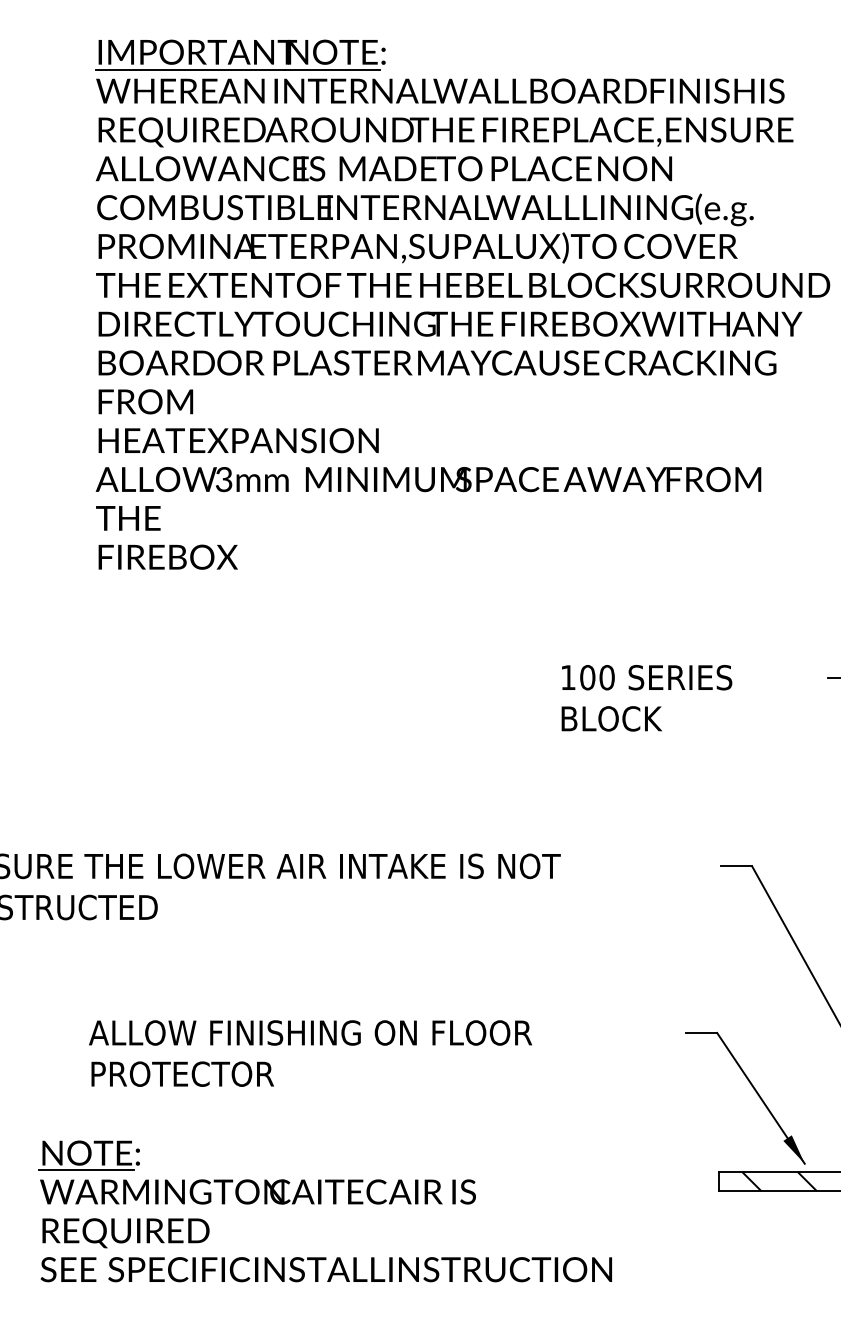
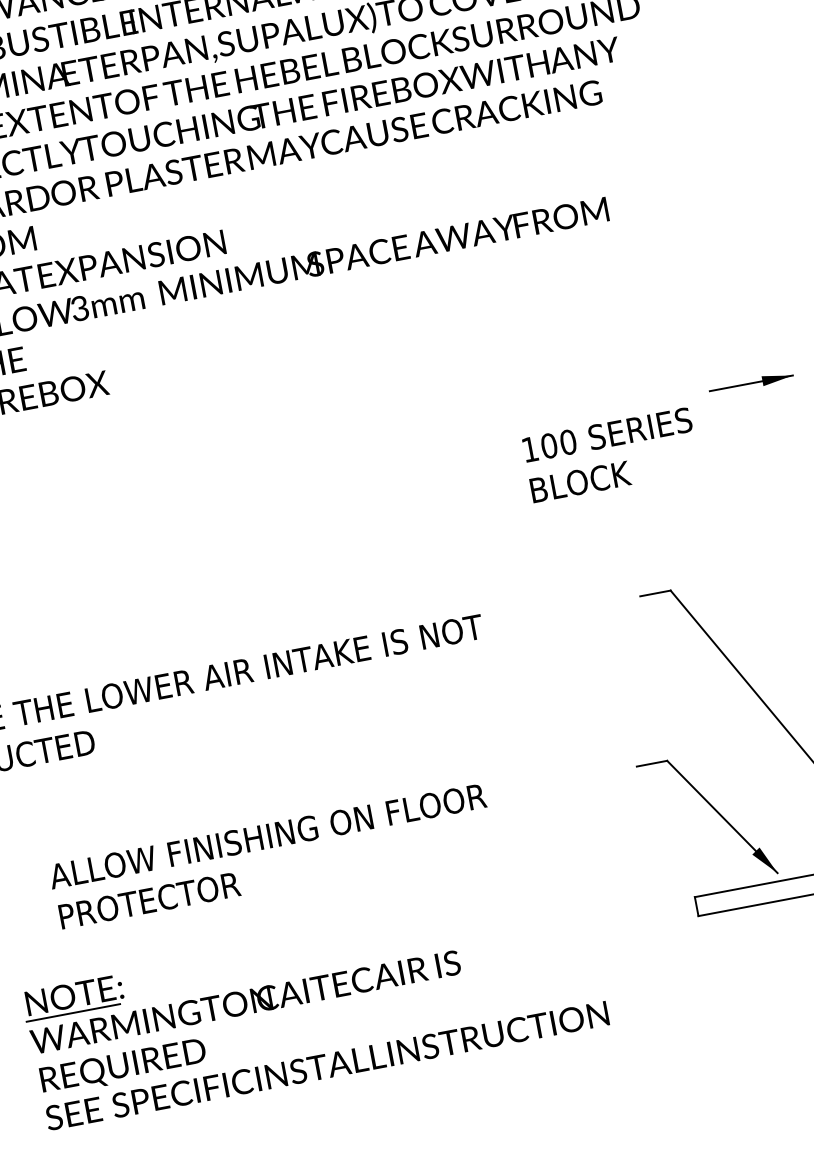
text: (646, 698) -> (610, 455), moved
hatch: (779, 1181) -> (756, 895), removed

